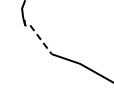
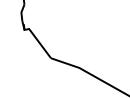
line: (37, 34) -> (36, 38), dashed -> solid

